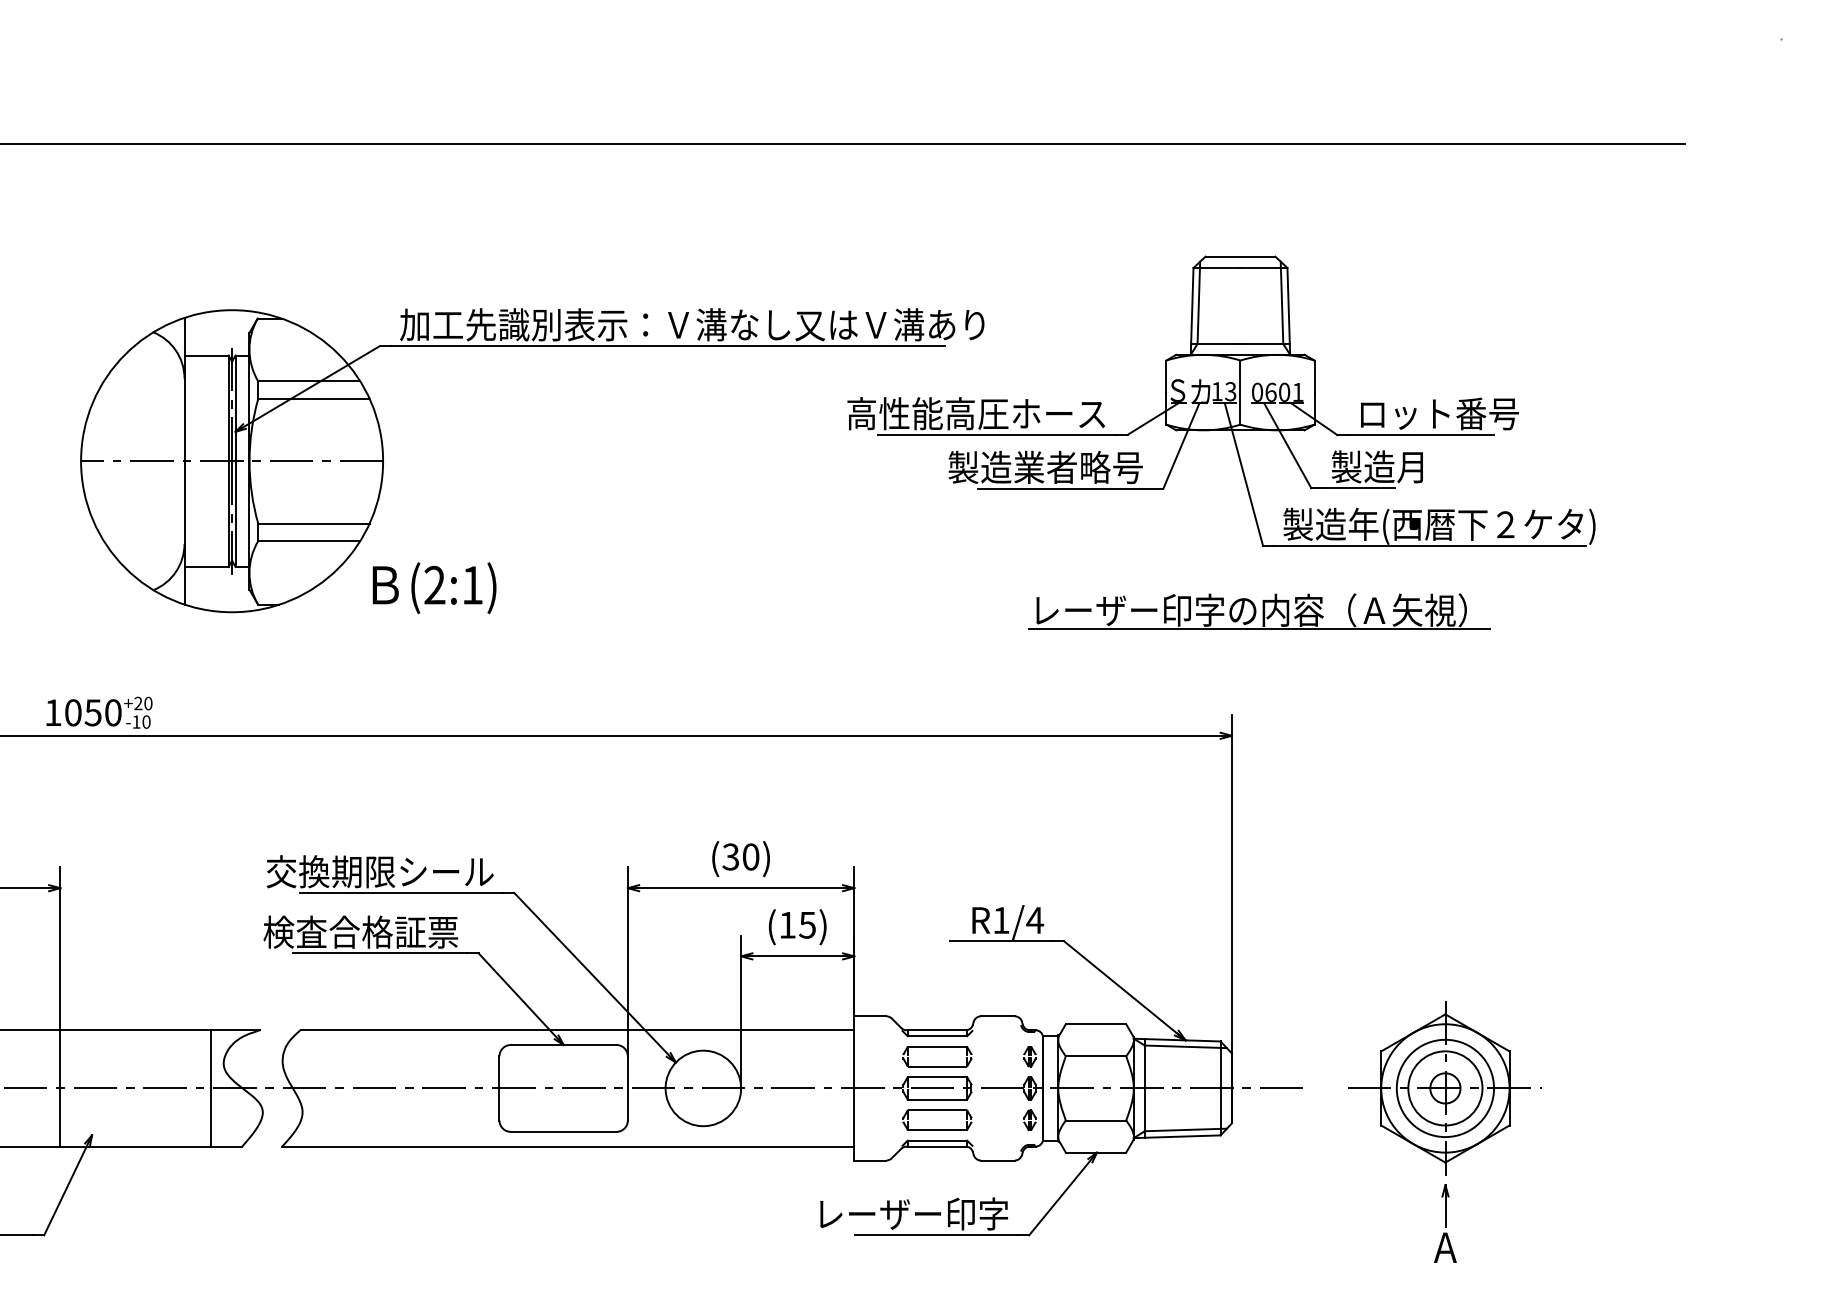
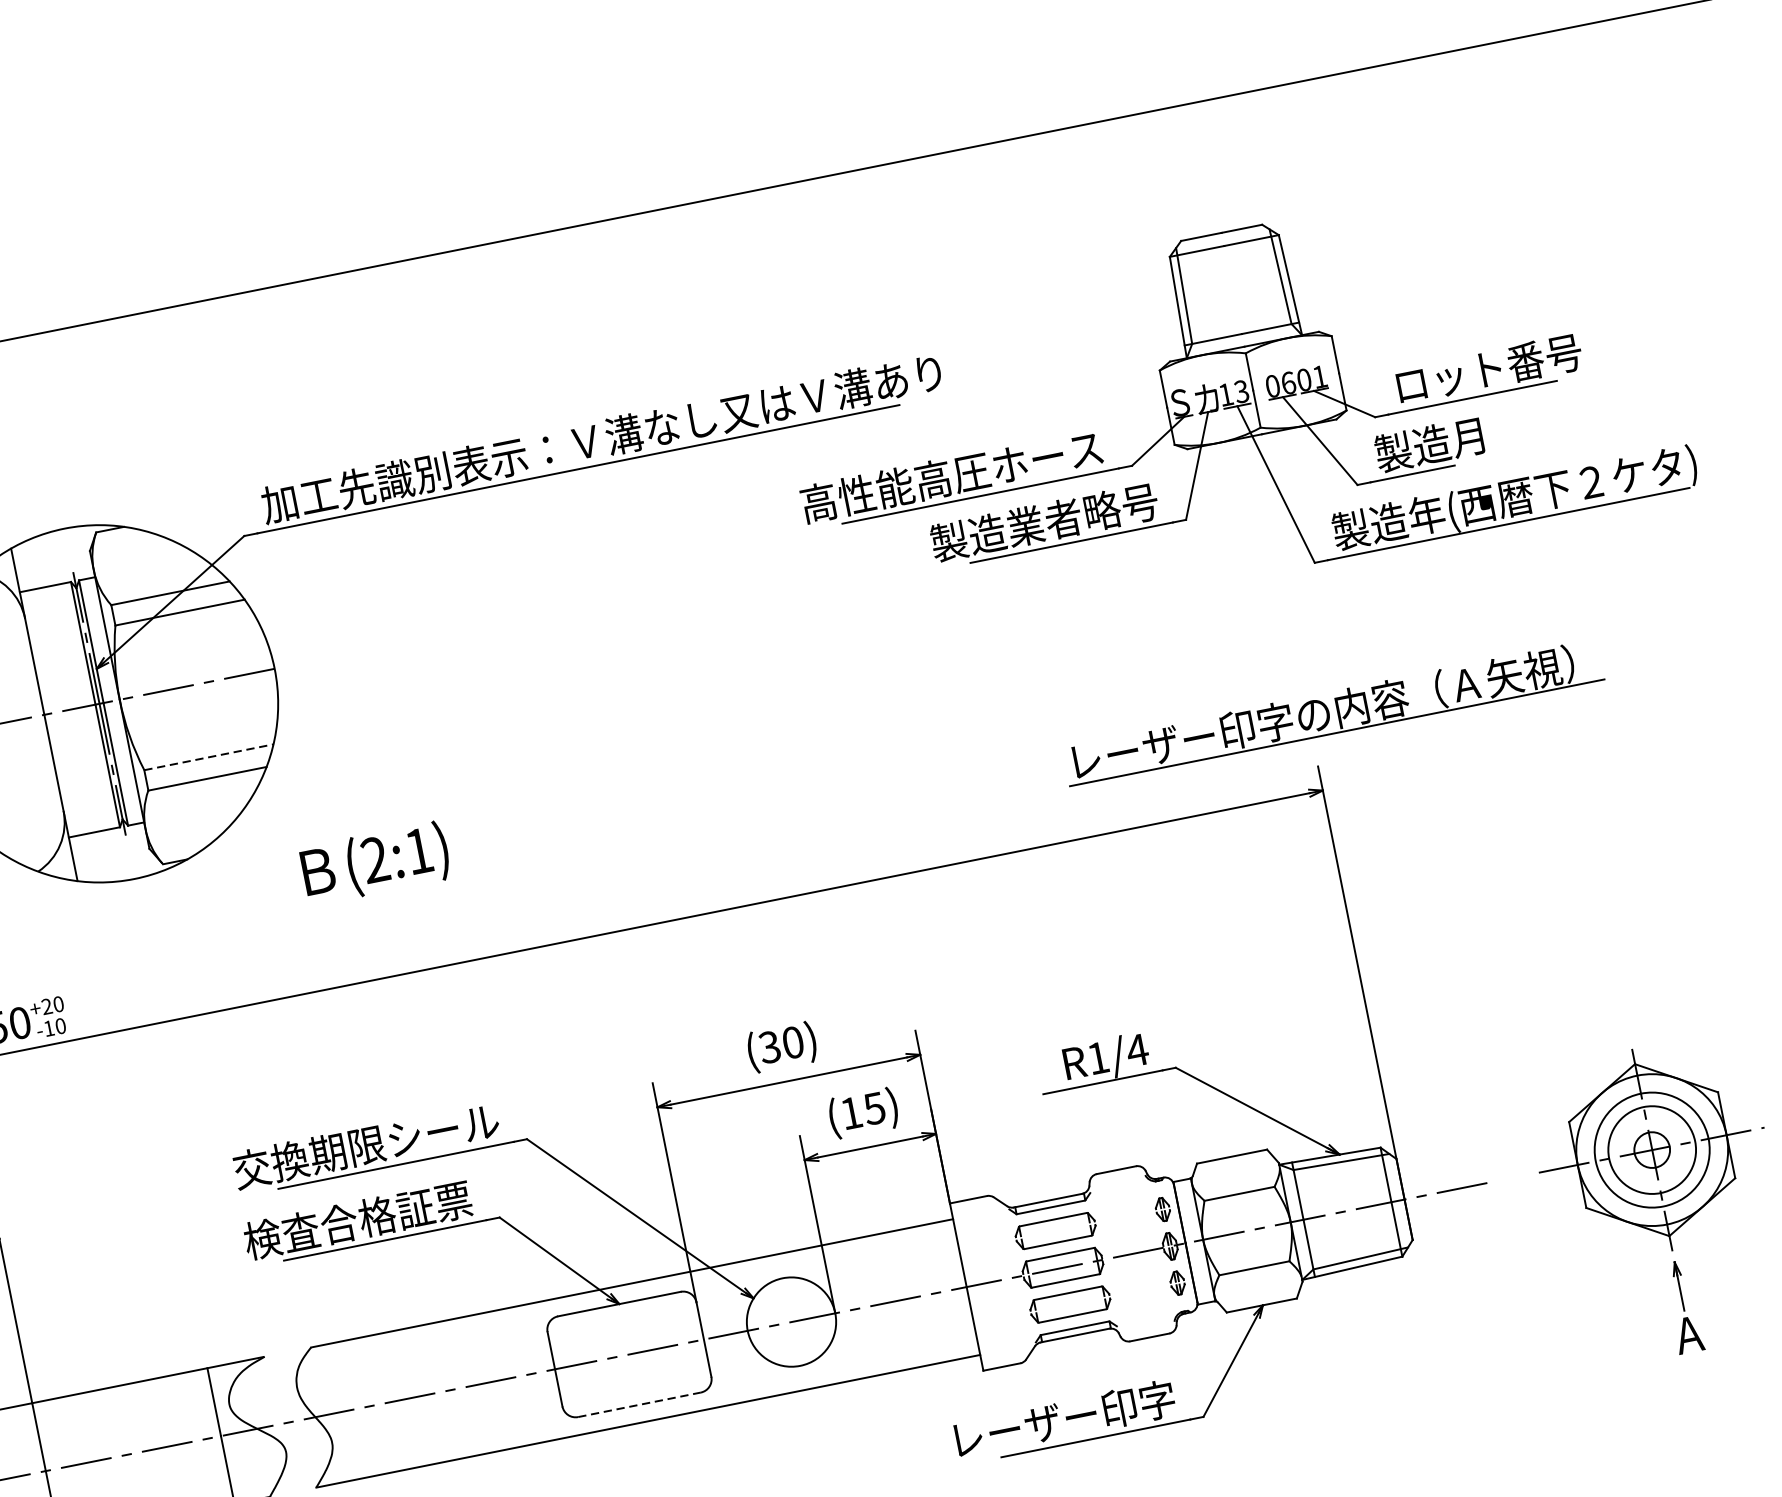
line: (313, 523) -> (208, 757), solid -> dashed
text: (434, 588) -> (375, 863), moved
part: (1259, 611) -> (1333, 712), moved
line: (563, 1131) -> (639, 1404), solid -> dashed

